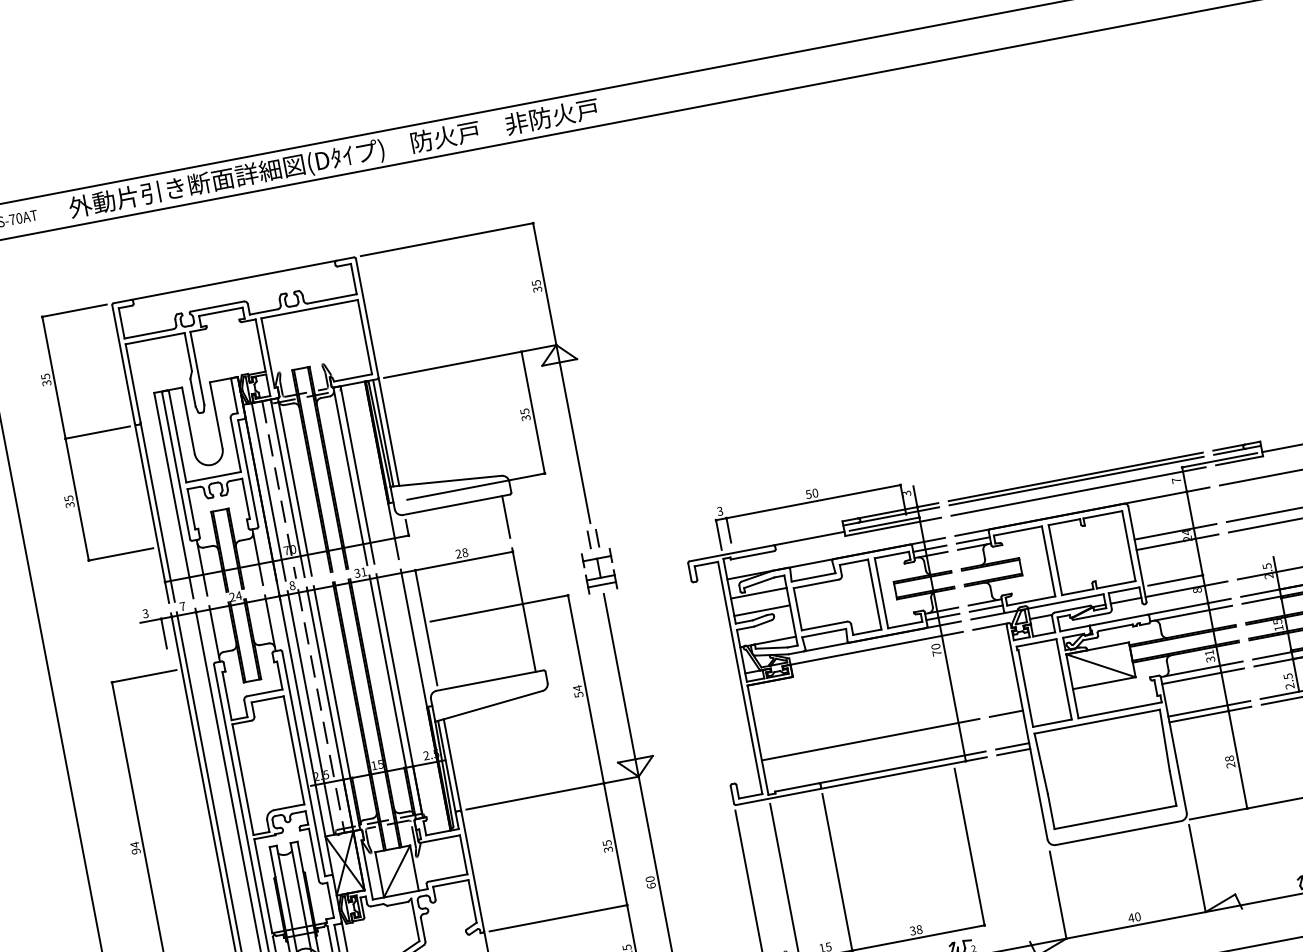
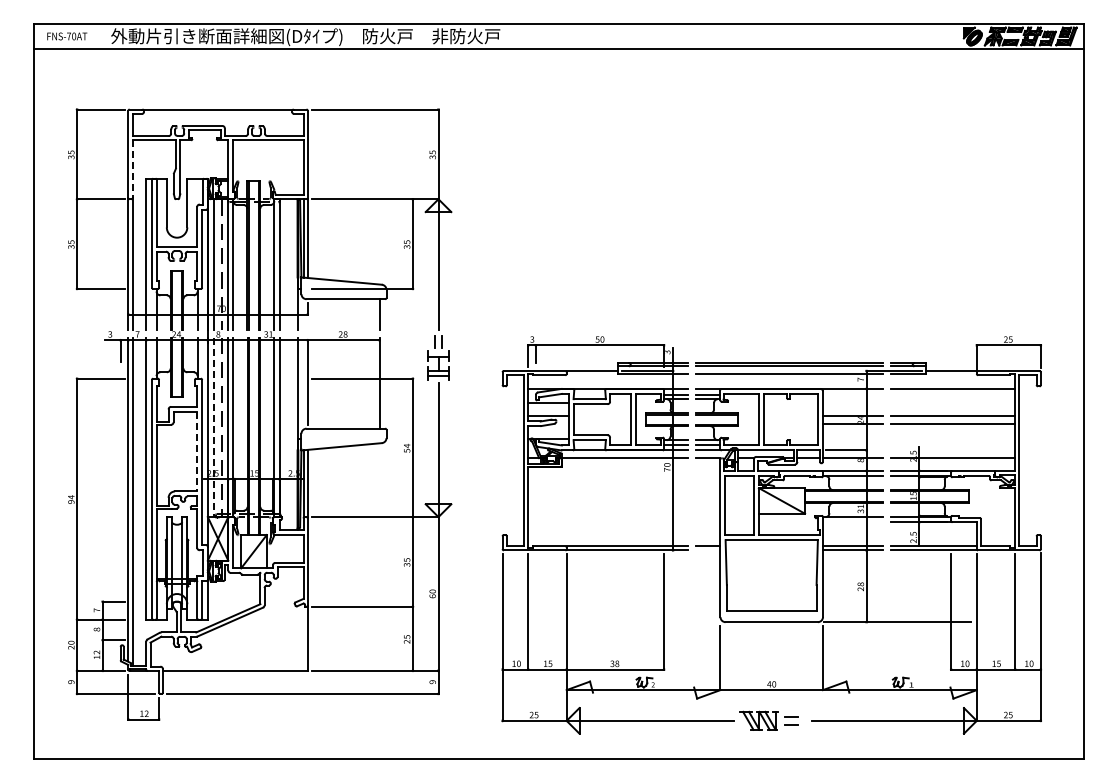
line: (133, 383) -> (132, 169), solid -> dashed
line: (1203, 676) -> (853, 522), removed
line: (311, 713) -> (214, 427), solid -> dashed
line: (1006, 714) -> (708, 522), removed
line: (870, 740) -> (608, 522), removed
line: (294, 750) -> (197, 451), solid -> dashed
line: (1014, 752) -> (708, 550), removed

